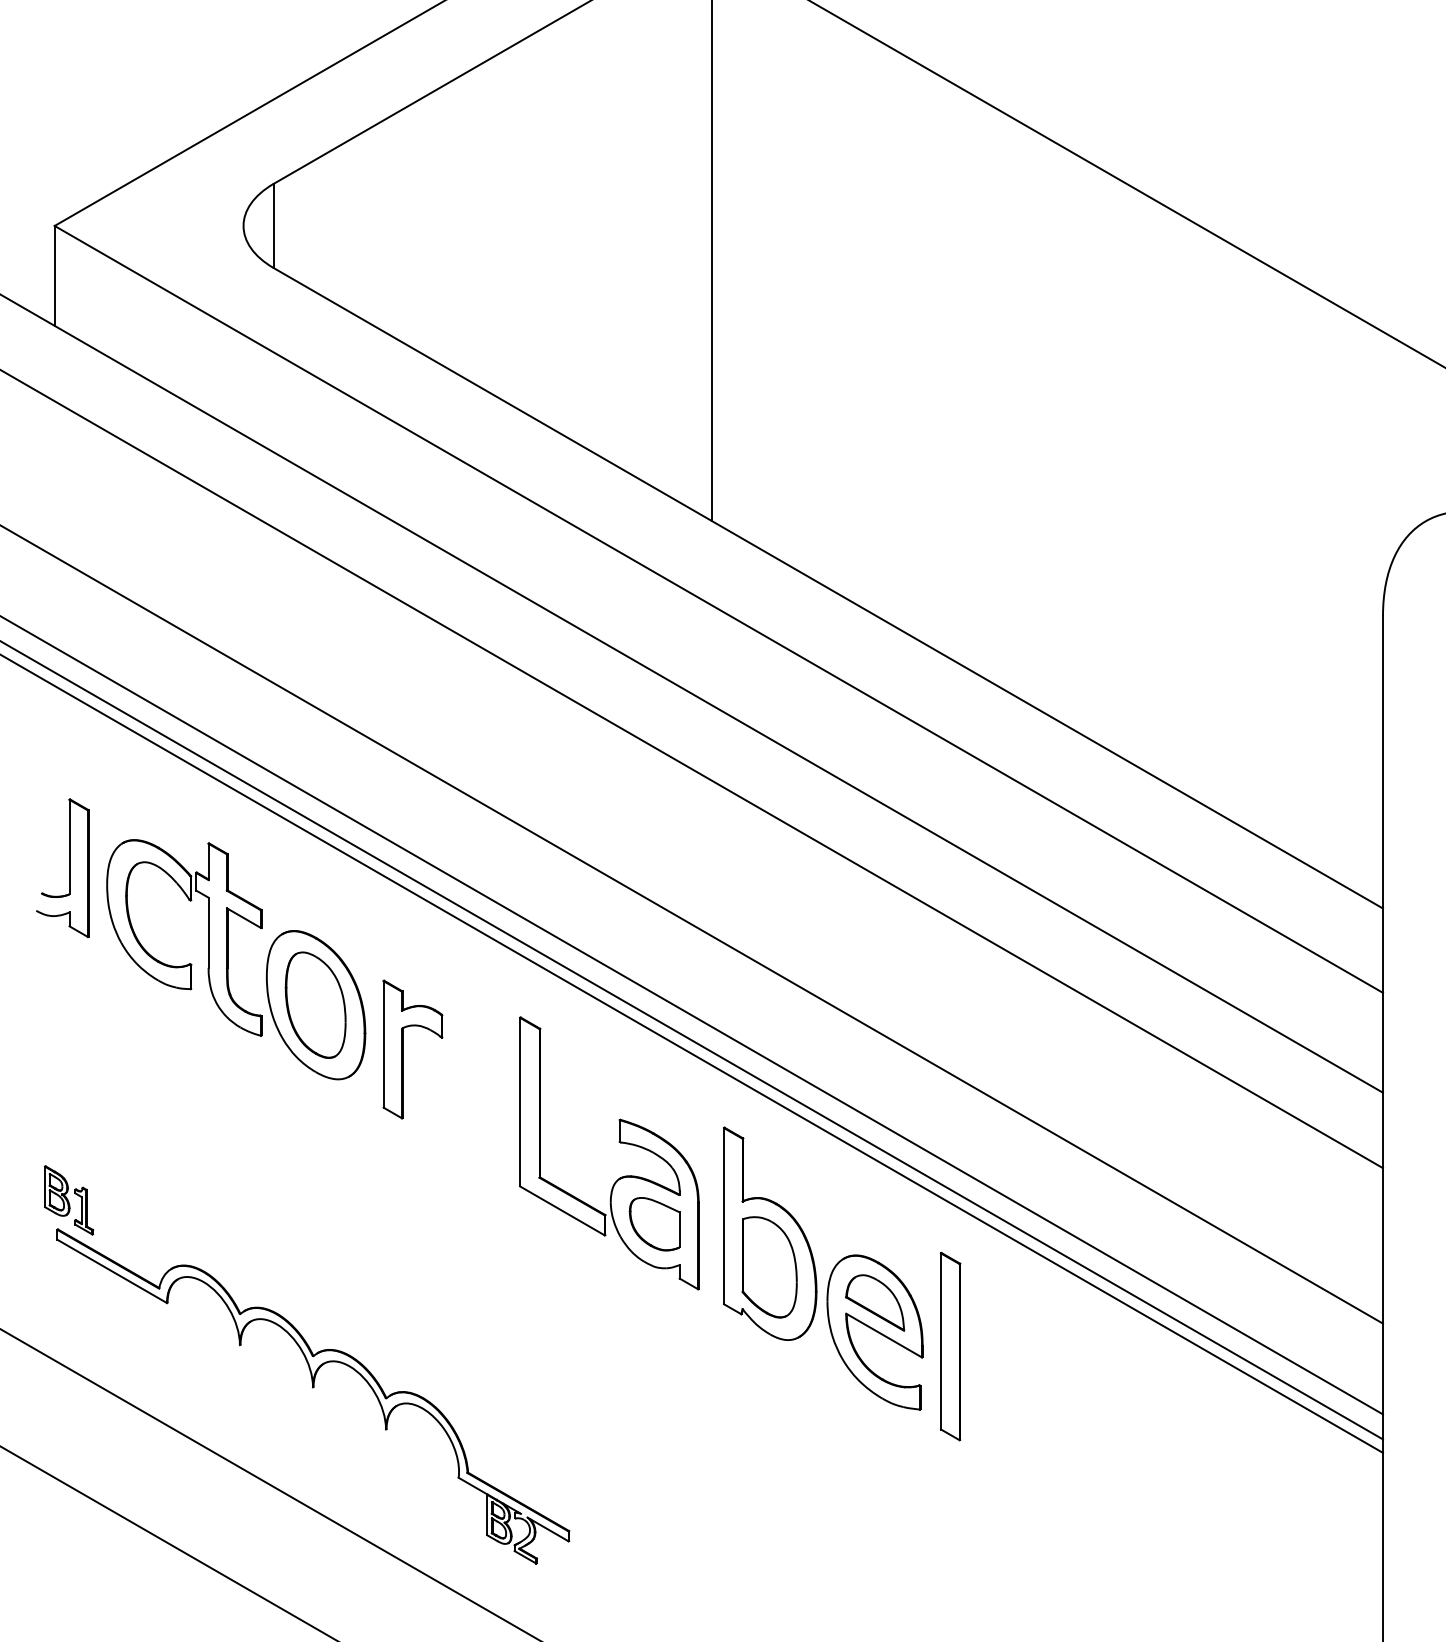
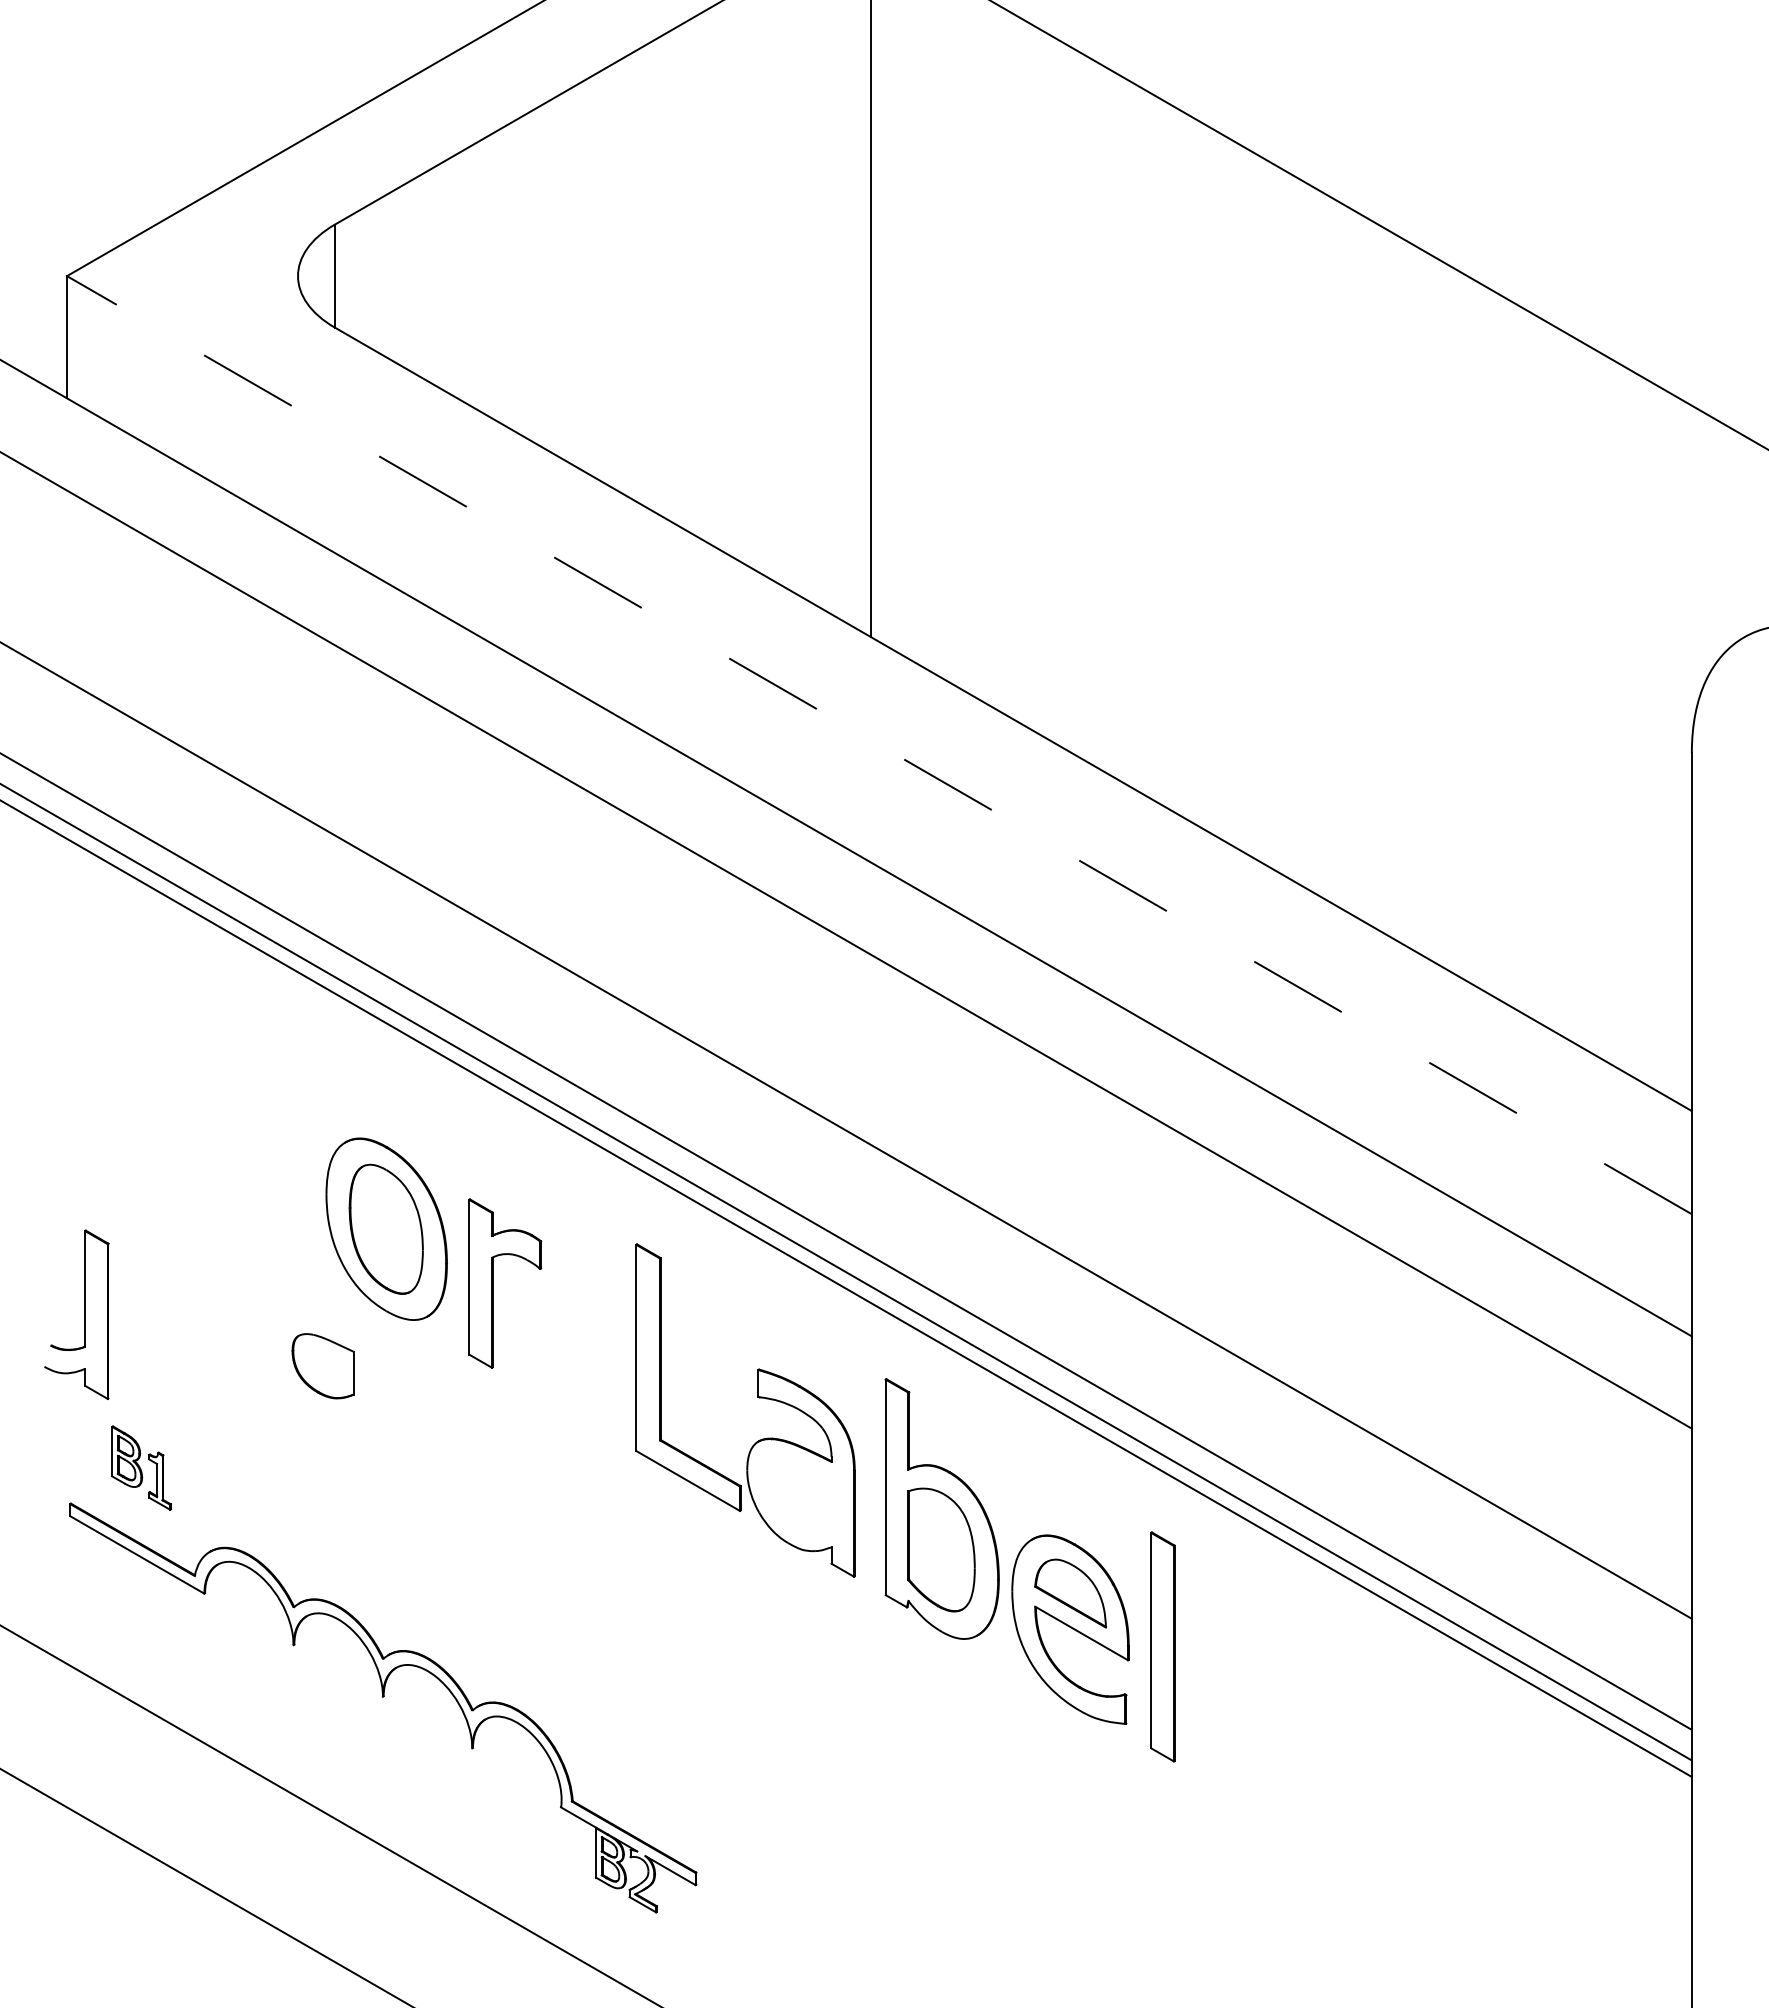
line: (718, 608) -> (878, 744), solid -> dashed
part: (68, 868) -> (84, 1314), moved
part: (207, 937) -> (254, 1146), removed
part: (68, 1199) -> (141, 1467), moved
part: (654, 1224) -> (322, 1366), moved

